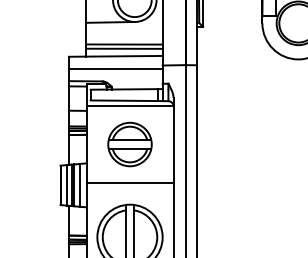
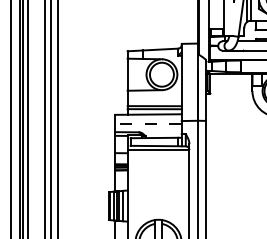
line: (114, 68) -> (147, 123), solid -> dashed
part: (129, 143) -> (158, 176), removed
line: (129, 183) -> (158, 204), removed

